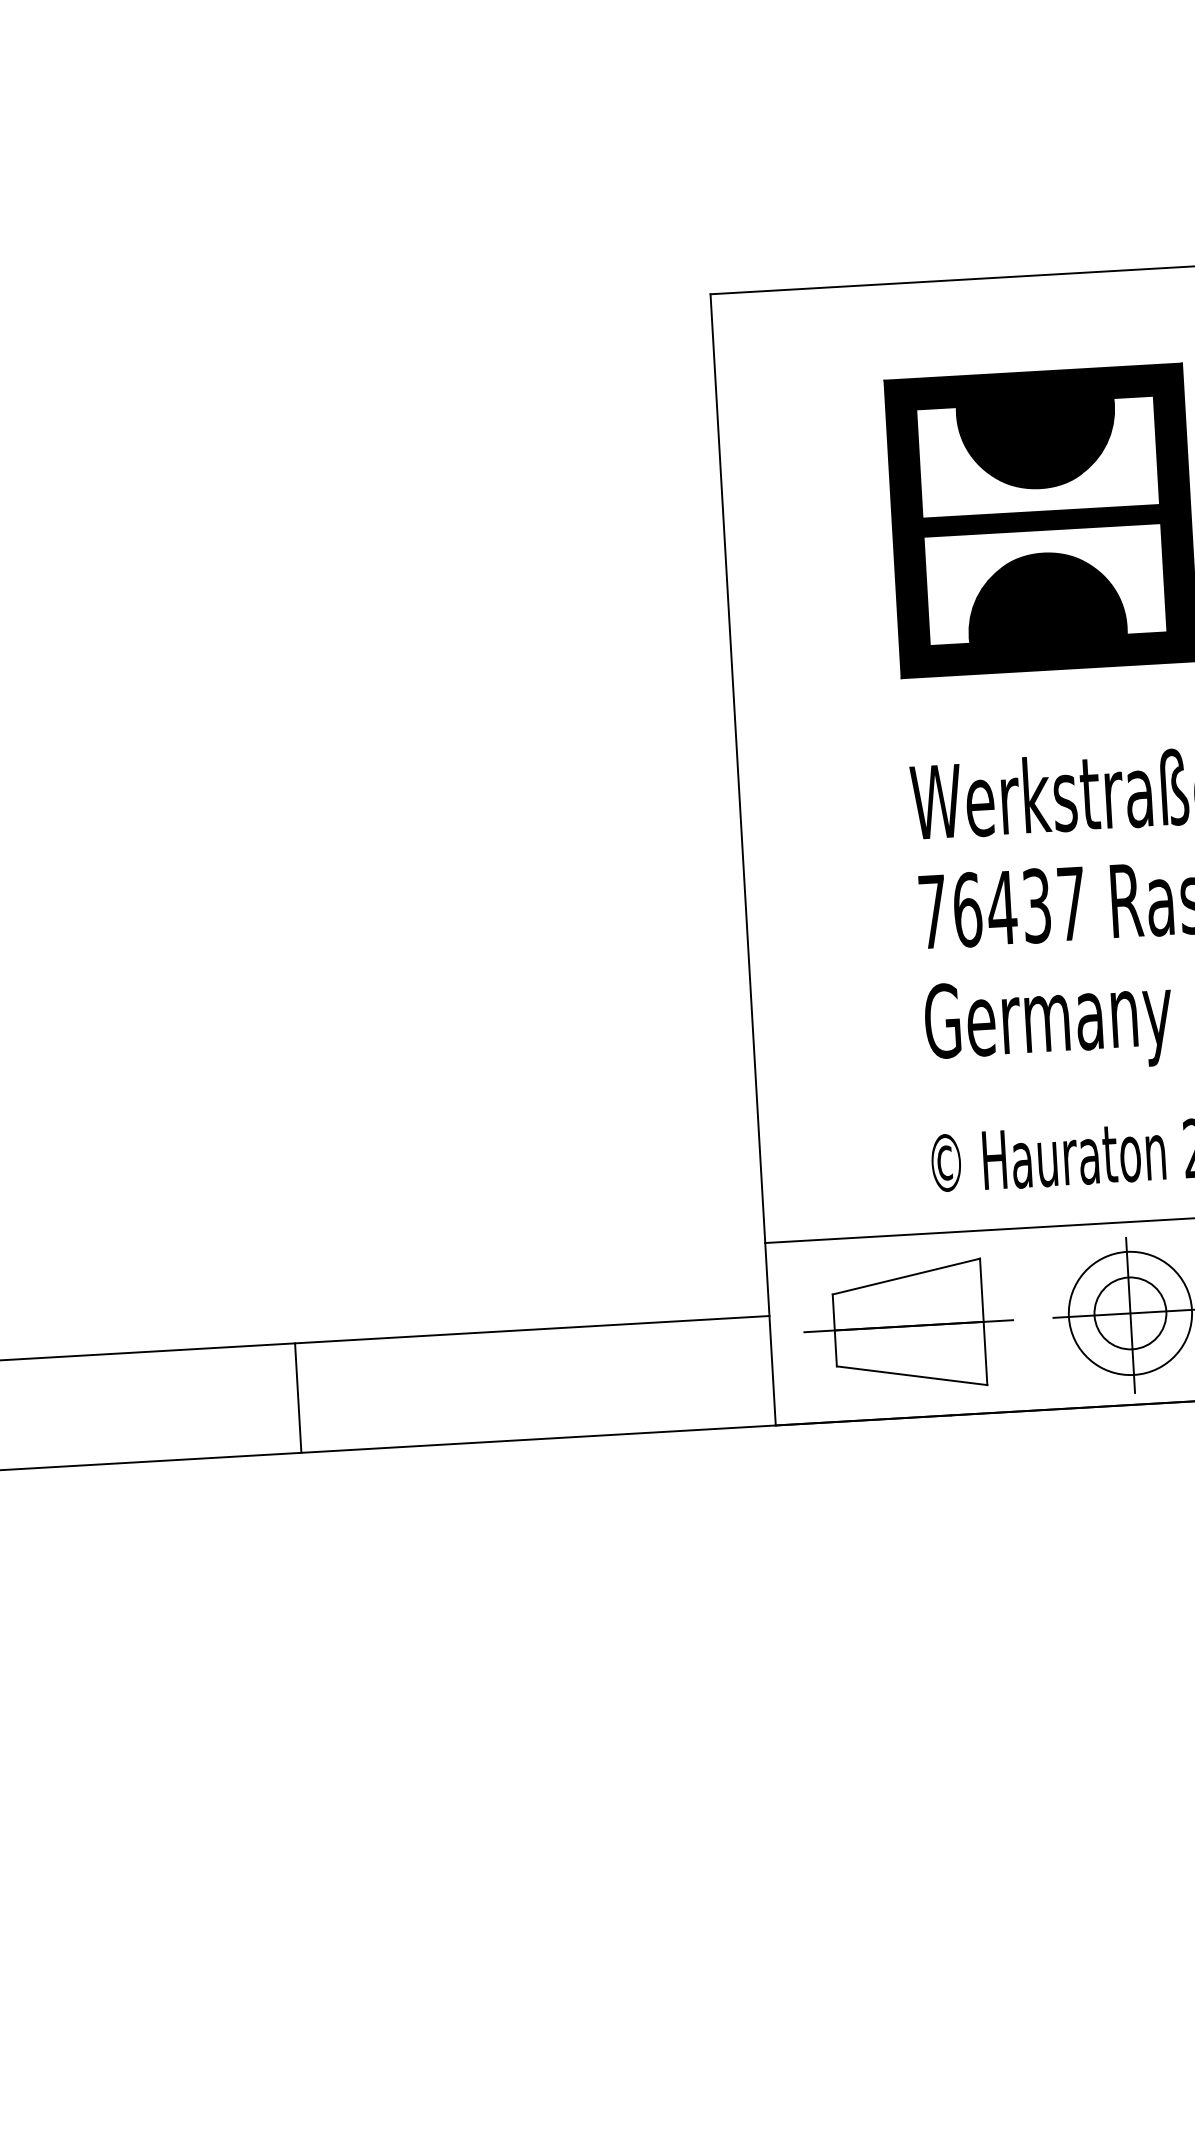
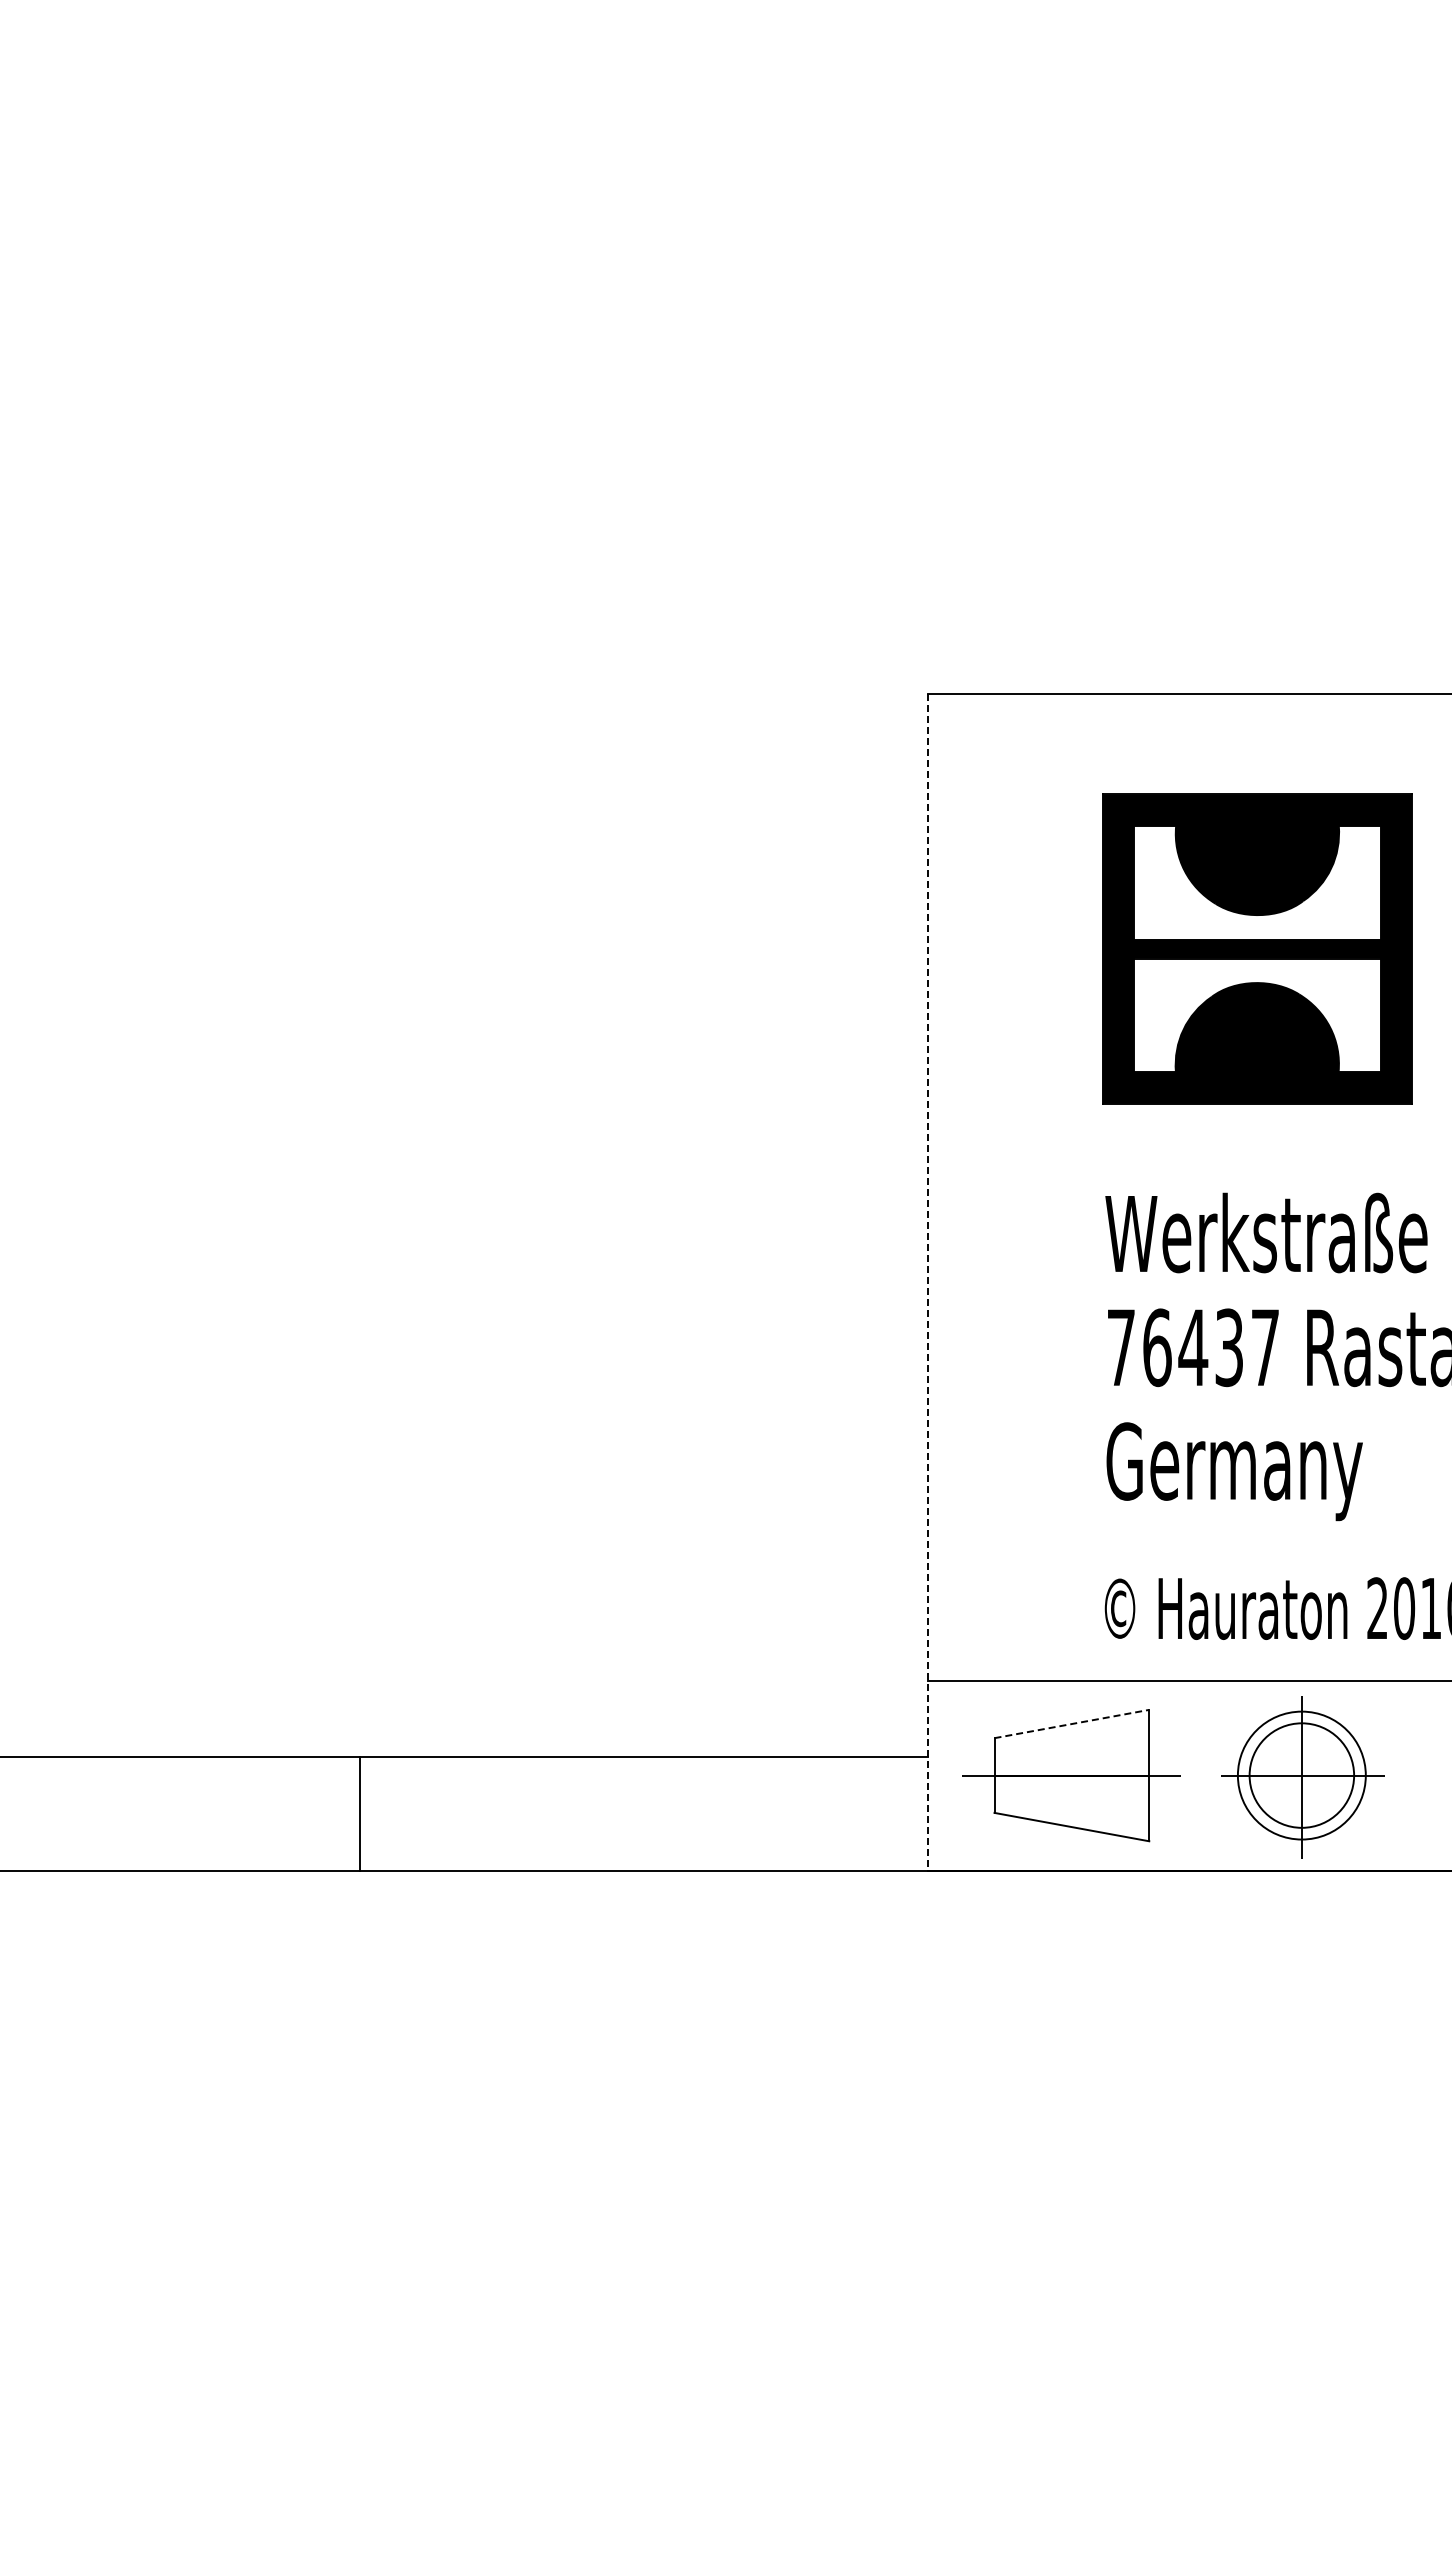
line: (742, 859) -> (927, 1282), solid -> dashed
line: (906, 1277) -> (1071, 1724), solid -> dashed
circle: (1130, 1313) -> (1301, 1775), size x1.4
line: (298, 1398) -> (359, 1813), moved

